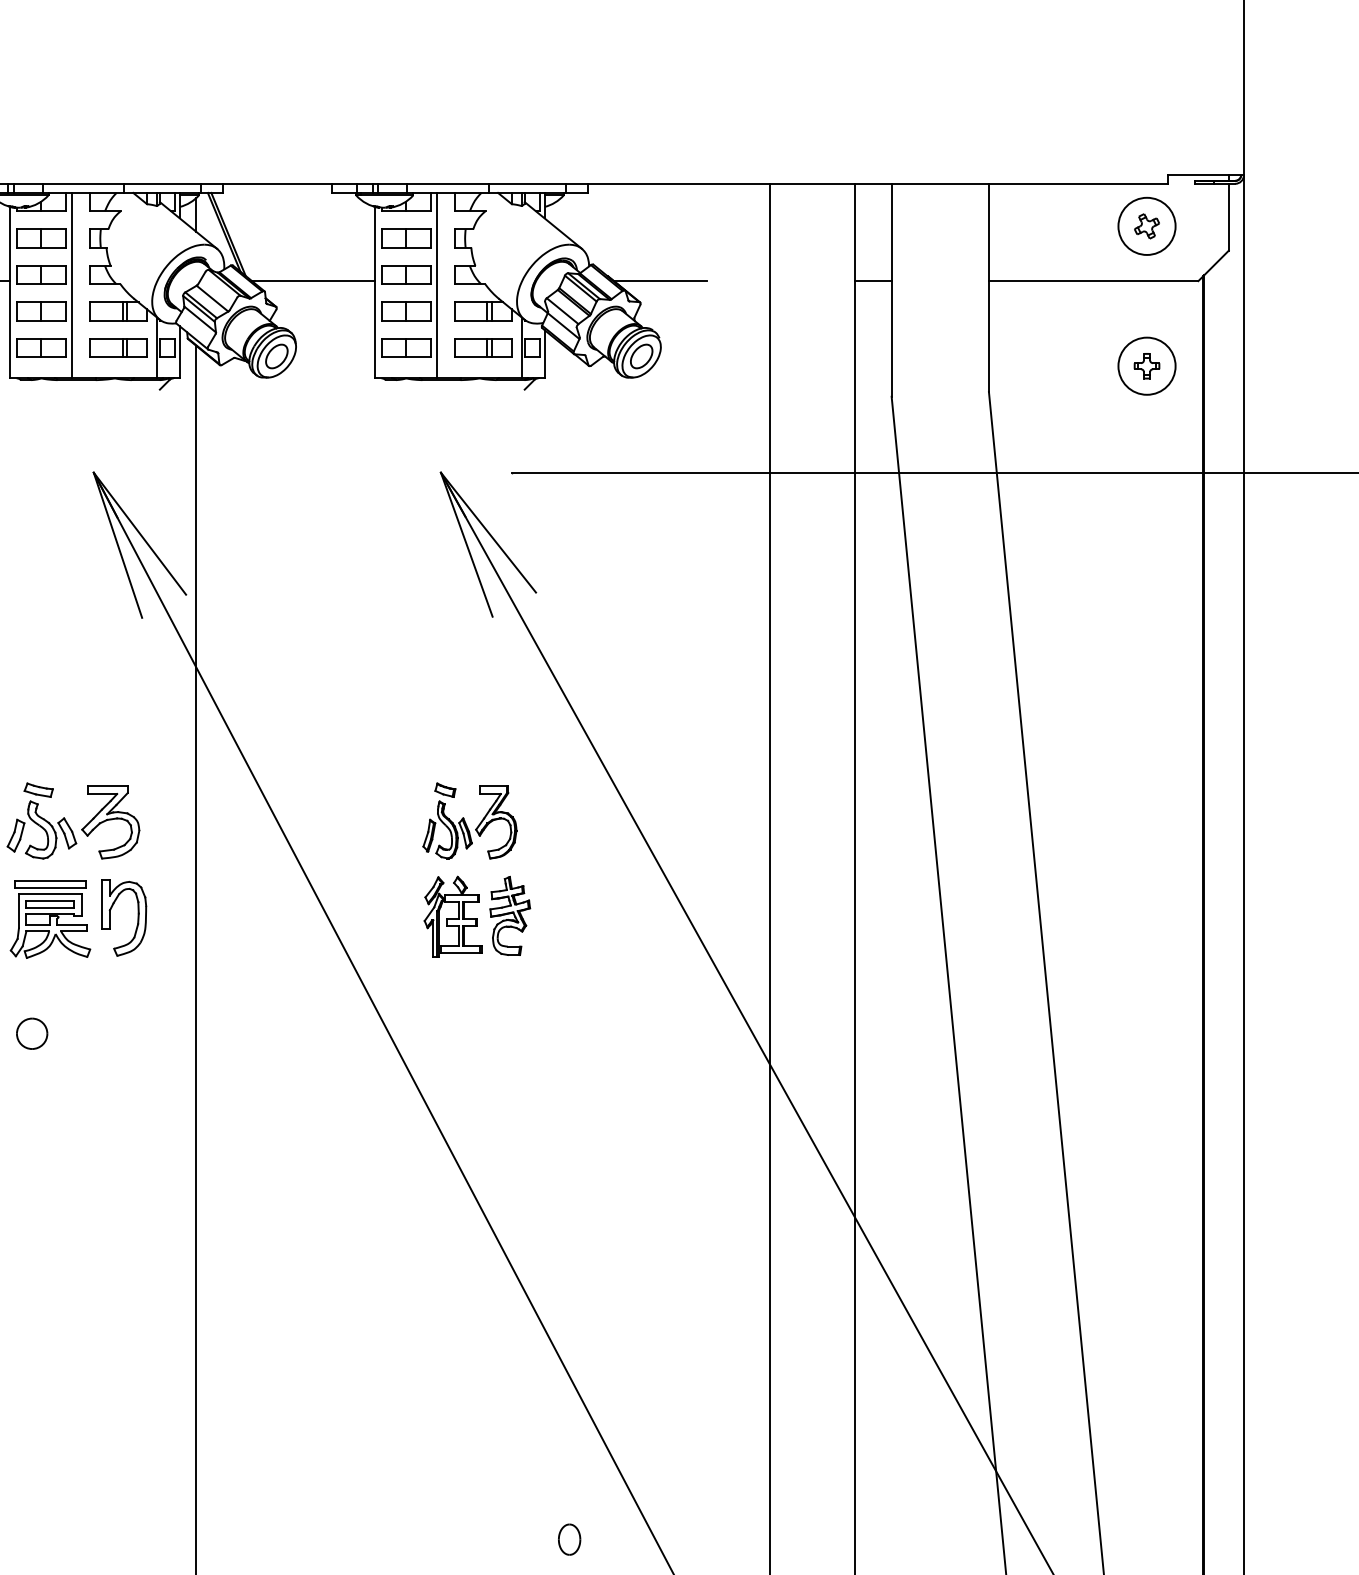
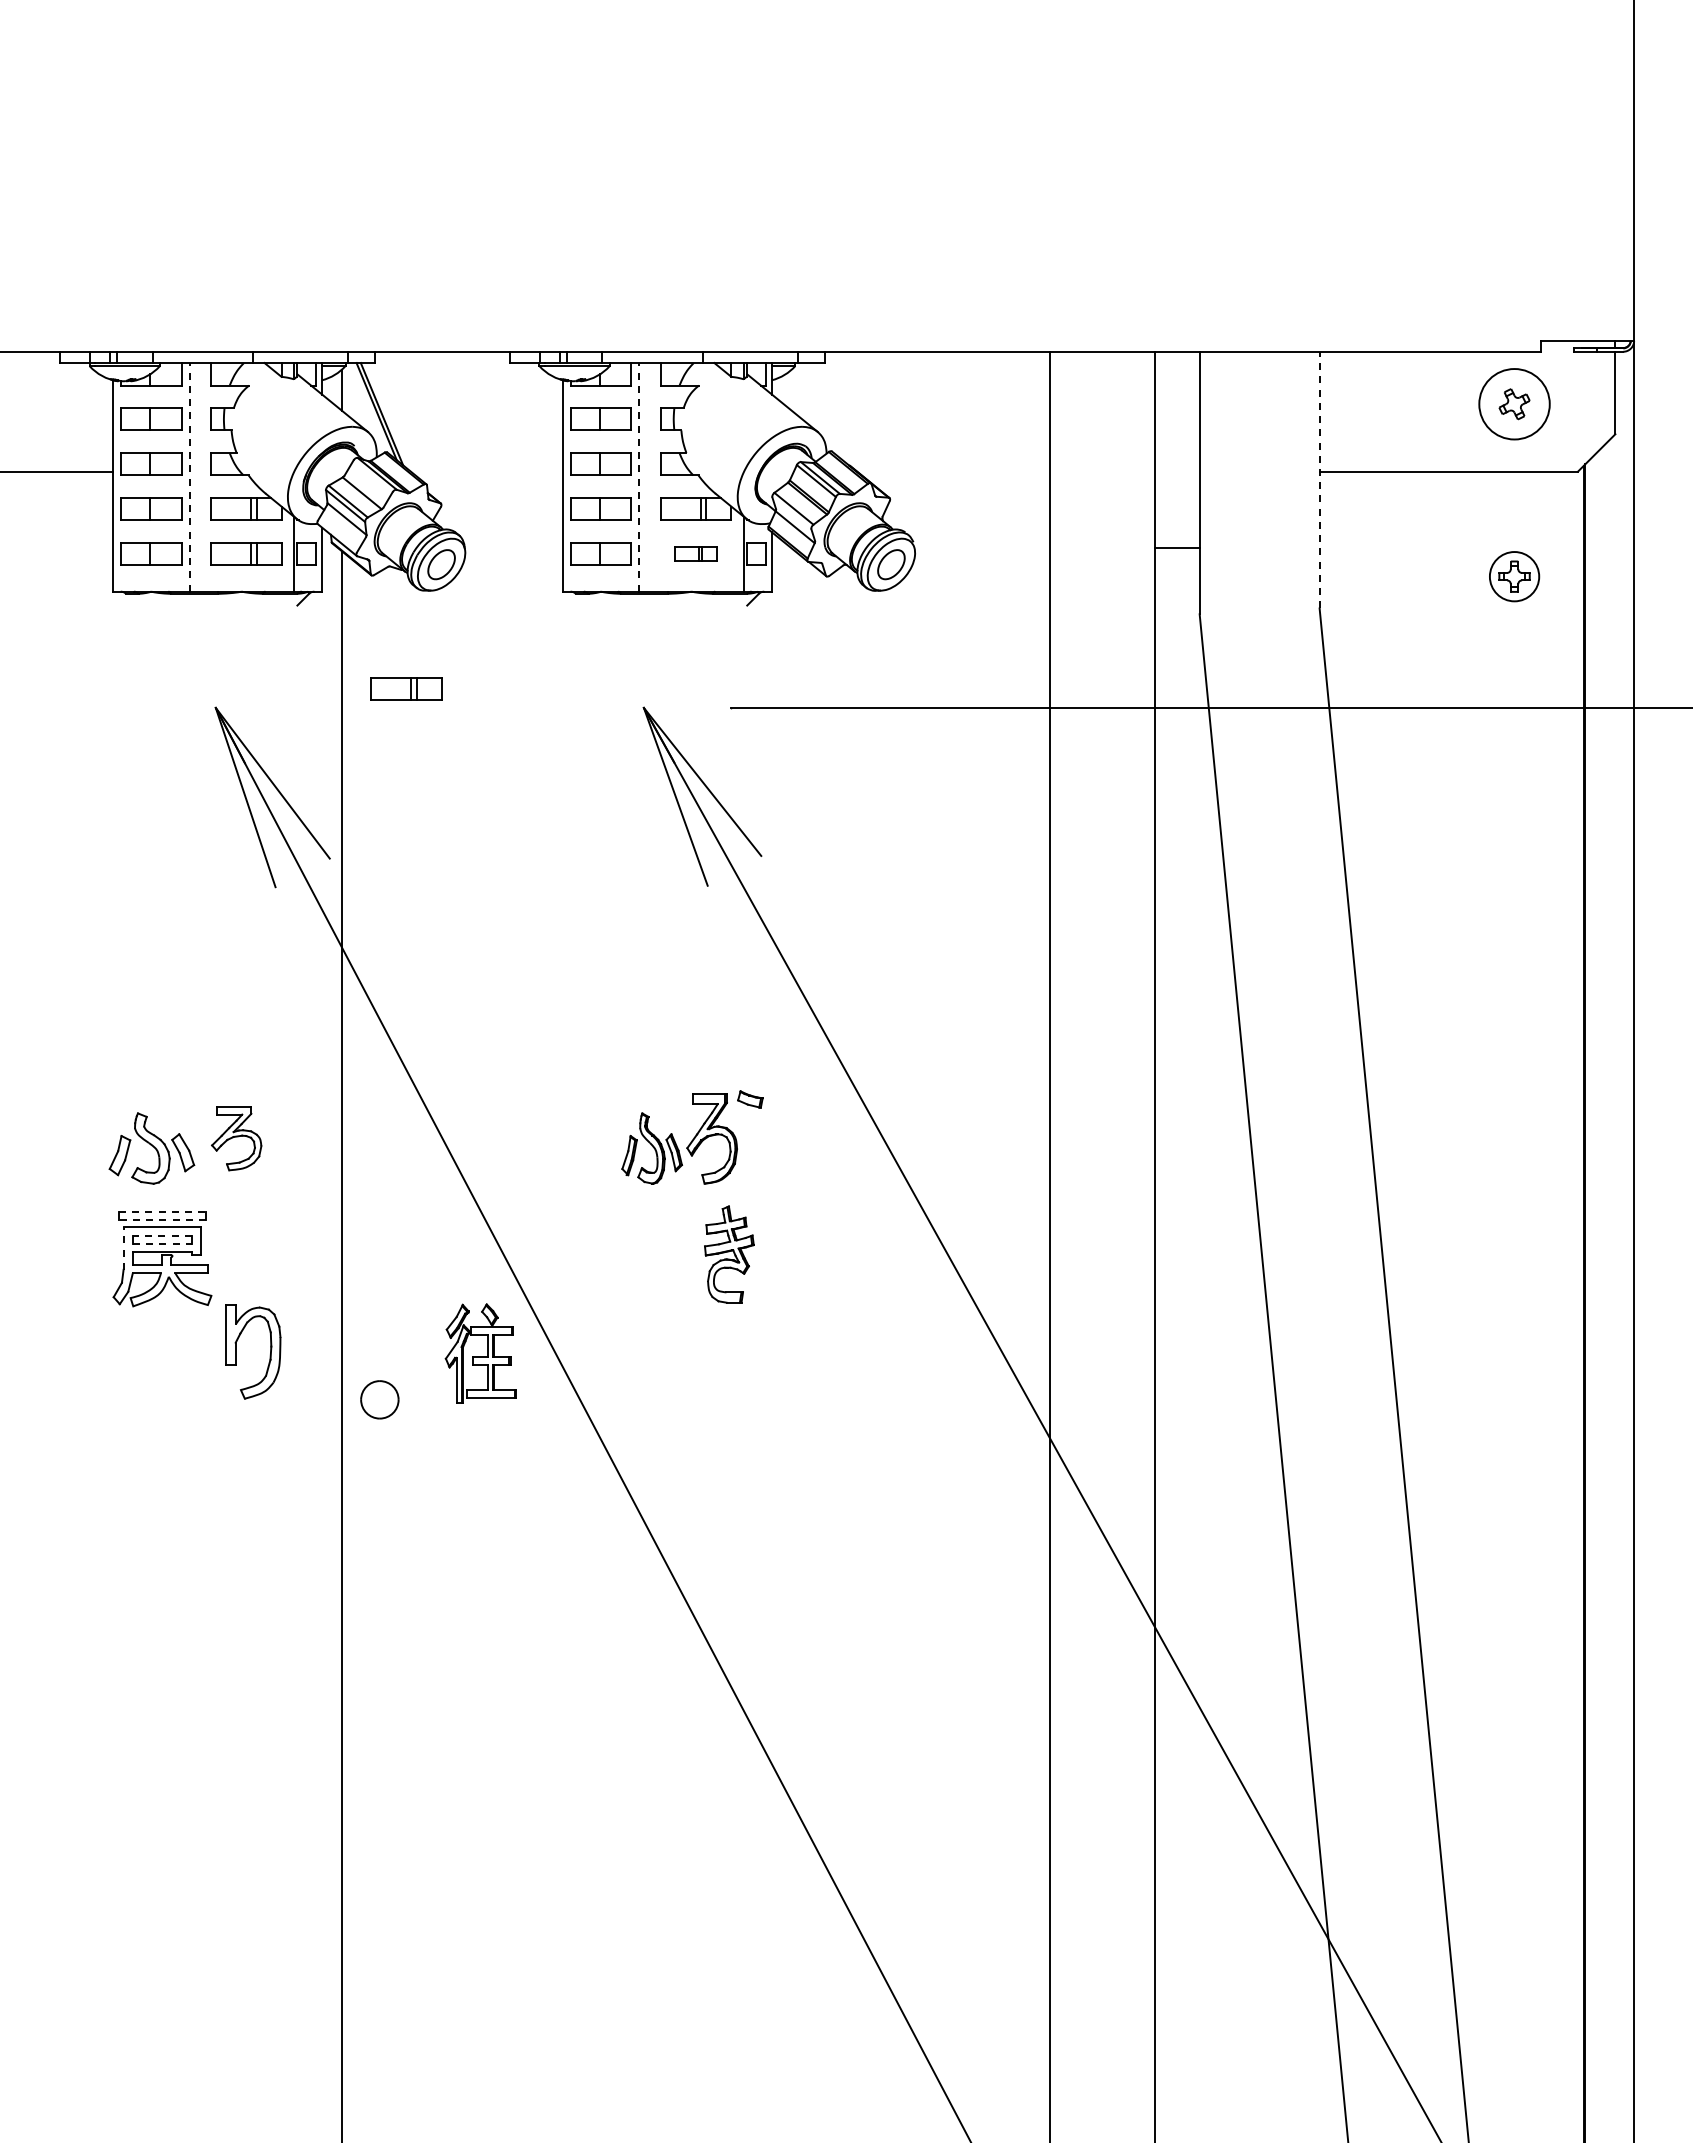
line: (313, 280) -> (486, 471), removed
line: (660, 280) -> (914, 471), removed
line: (872, 280) -> (1176, 547), moved
line: (72, 284) -> (189, 476), solid -> dashed
line: (437, 284) -> (639, 476), solid -> dashed
line: (988, 287) -> (1319, 479), solid -> dashed
part: (482, 347) -> (695, 553), size x0.6
circle: (1146, 366) -> (1514, 576), size x0.7
part: (248, 456) -> (406, 688), added
part: (38, 790) -> (147, 1099), removed
part: (445, 790) -> (750, 1099), moved
part: (110, 821) -> (236, 1138), size x0.7
line: (50, 881) -> (162, 1211), solid -> dashed
line: (50, 887) -> (162, 1219), solid -> dashed
line: (49, 900) -> (161, 1235), solid -> dashed
line: (50, 907) -> (162, 1244), solid -> dashed
line: (18, 911) -> (123, 1248), solid -> dashed
part: (452, 916) -> (480, 1353), moved
part: (137, 920) -> (269, 1355), moved
part: (31, 1033) -> (379, 1399), moved
part: (569, 1539) -> (802, 2023), removed

